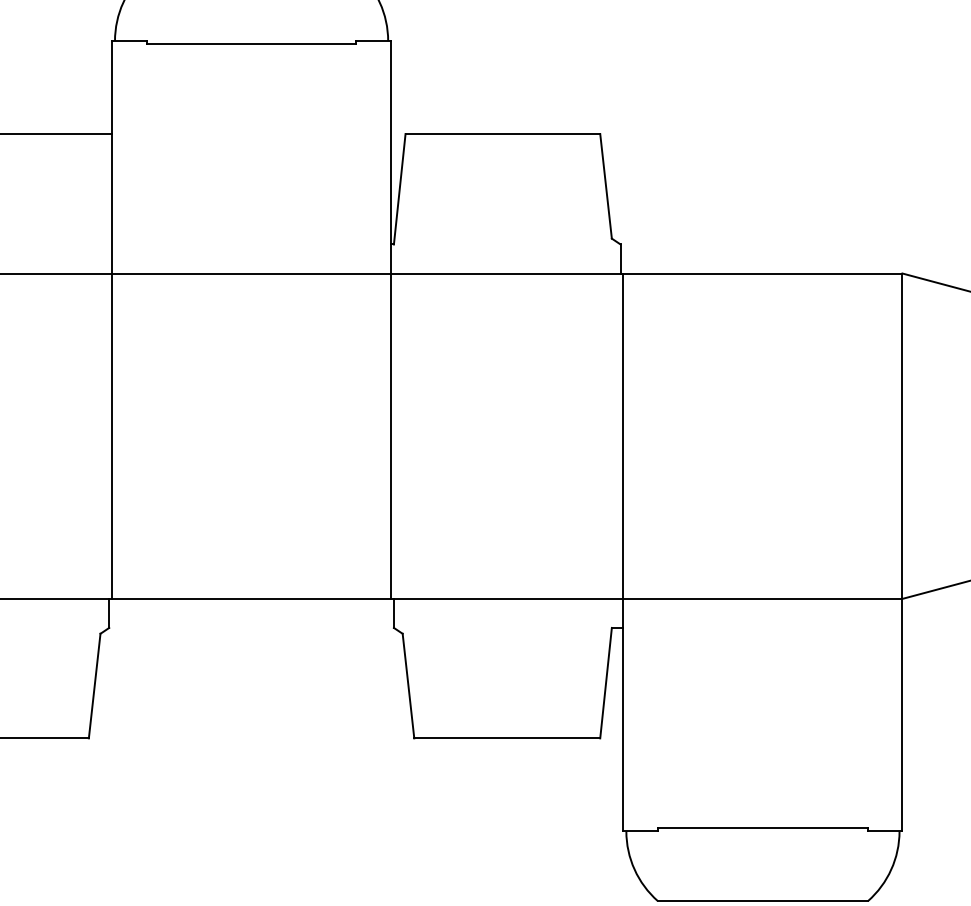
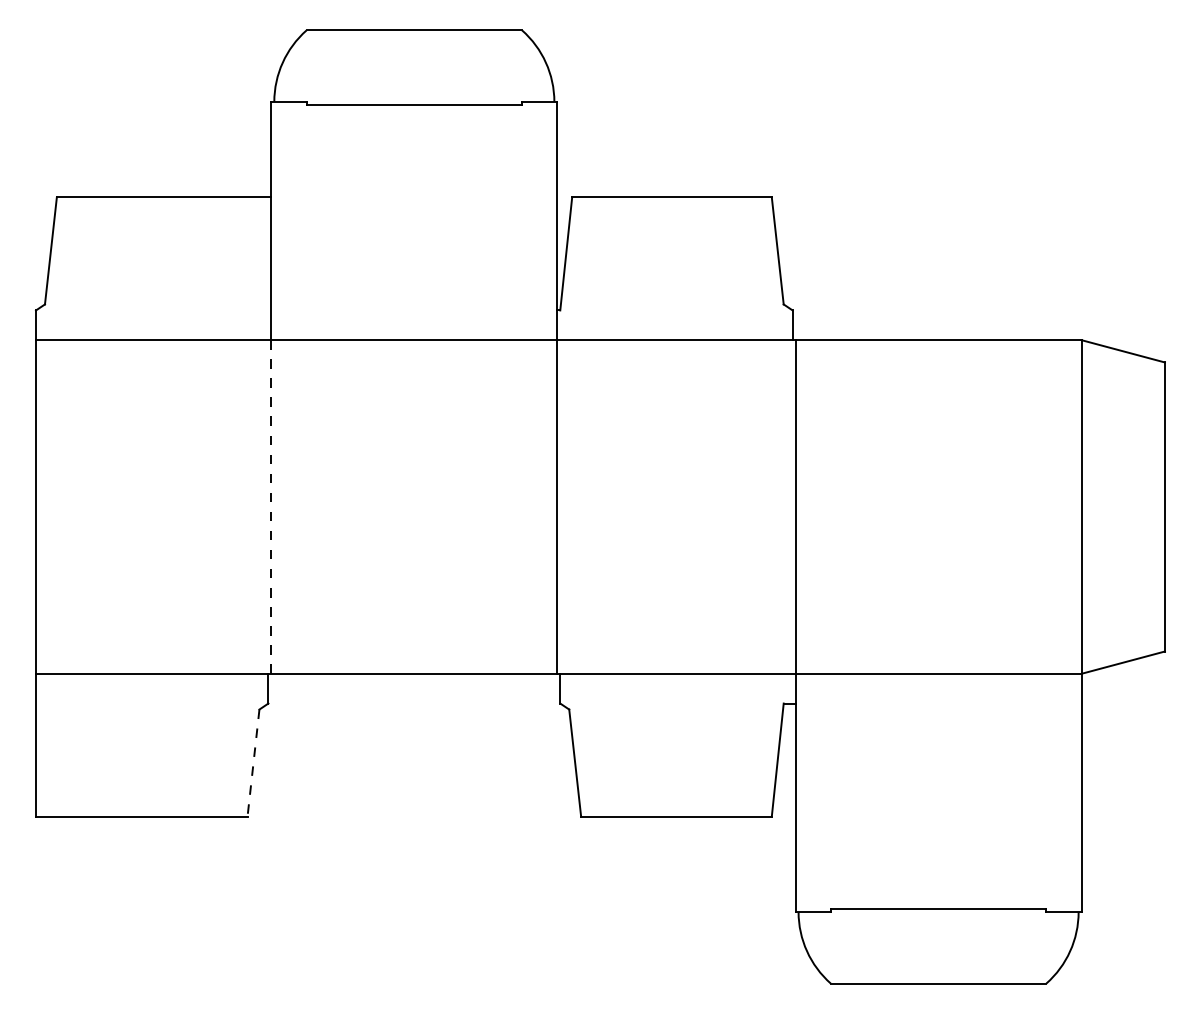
line: (112, 436) -> (271, 507), solid -> dashed
line: (94, 686) -> (253, 763), solid -> dashed

